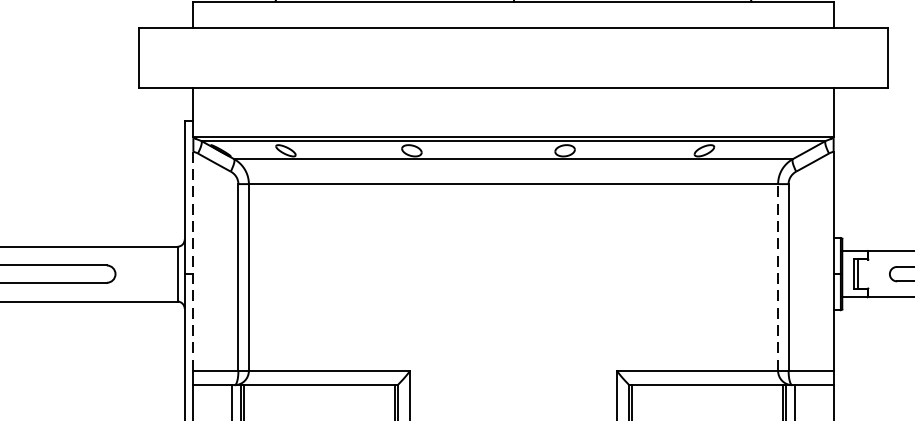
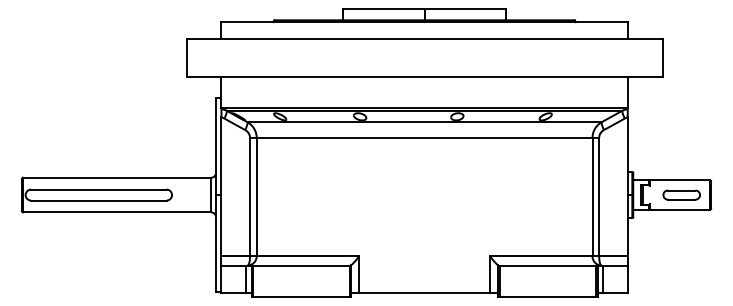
line: (193, 260) -> (221, 186), dashed -> solid
line: (778, 276) -> (592, 196), dashed -> solid

